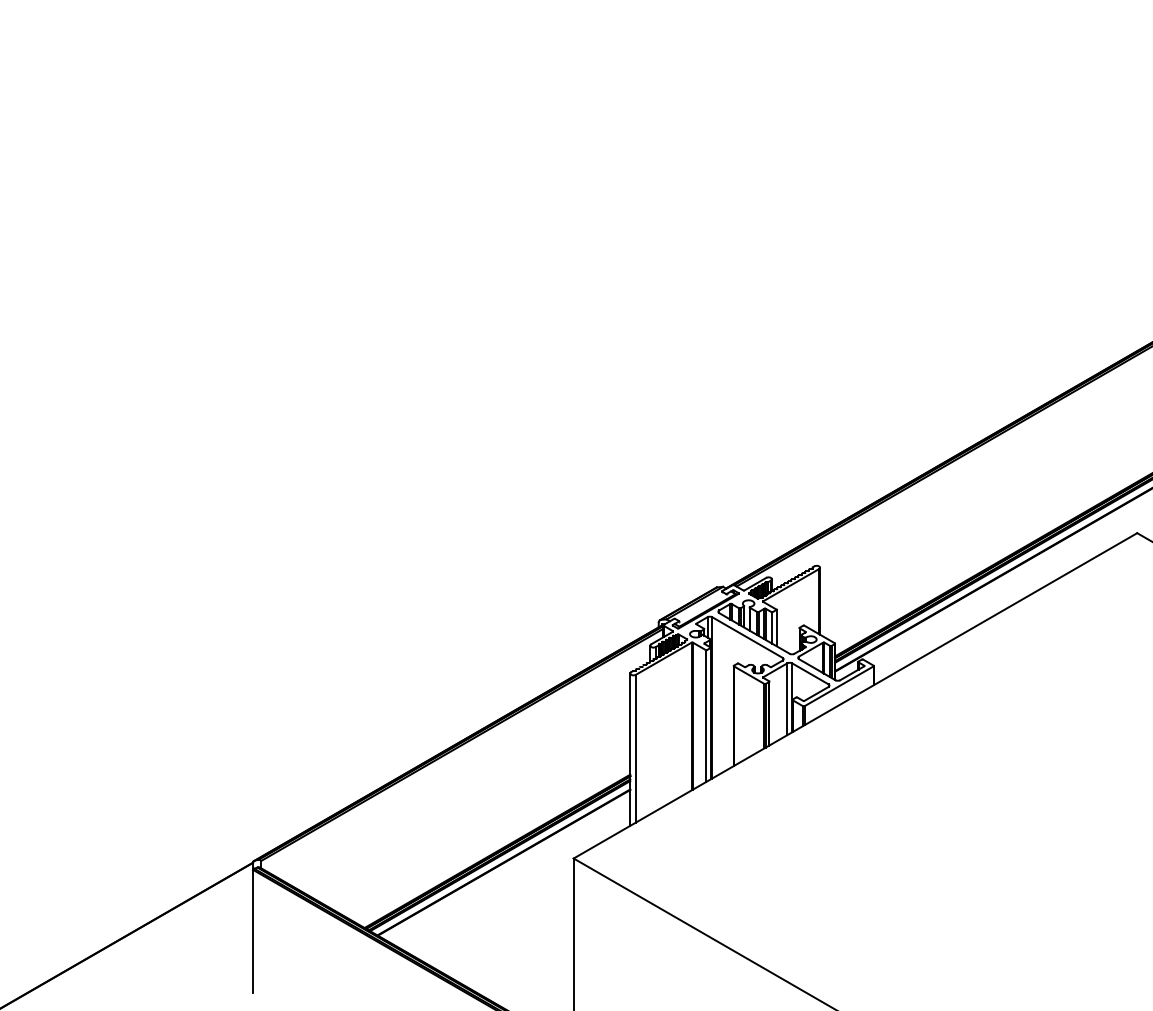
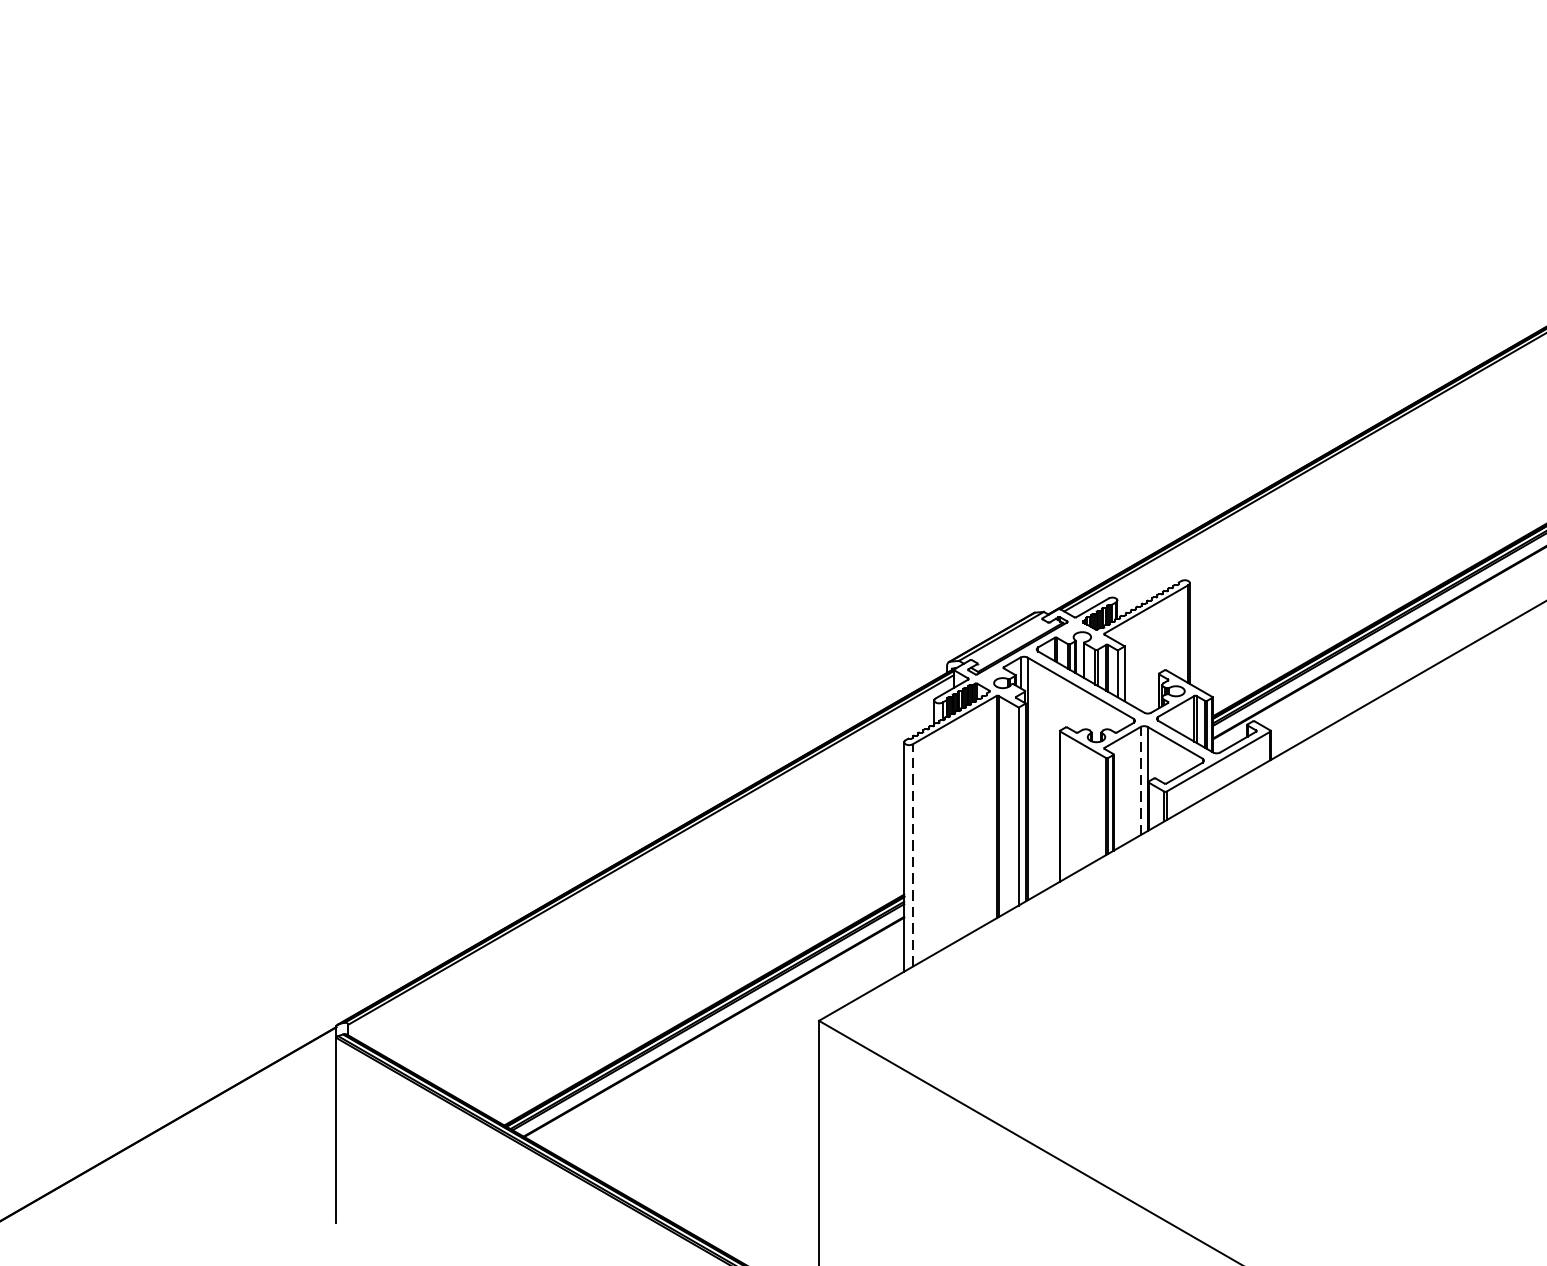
line: (787, 699) -> (1140, 781), solid -> dashed
line: (635, 748) -> (912, 855), solid -> dashed

